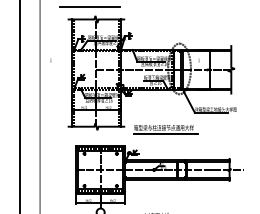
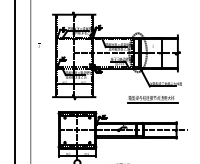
line: (90, 6) -> (69, 4), removed
part: (165, 129) -> (152, 99), moved

